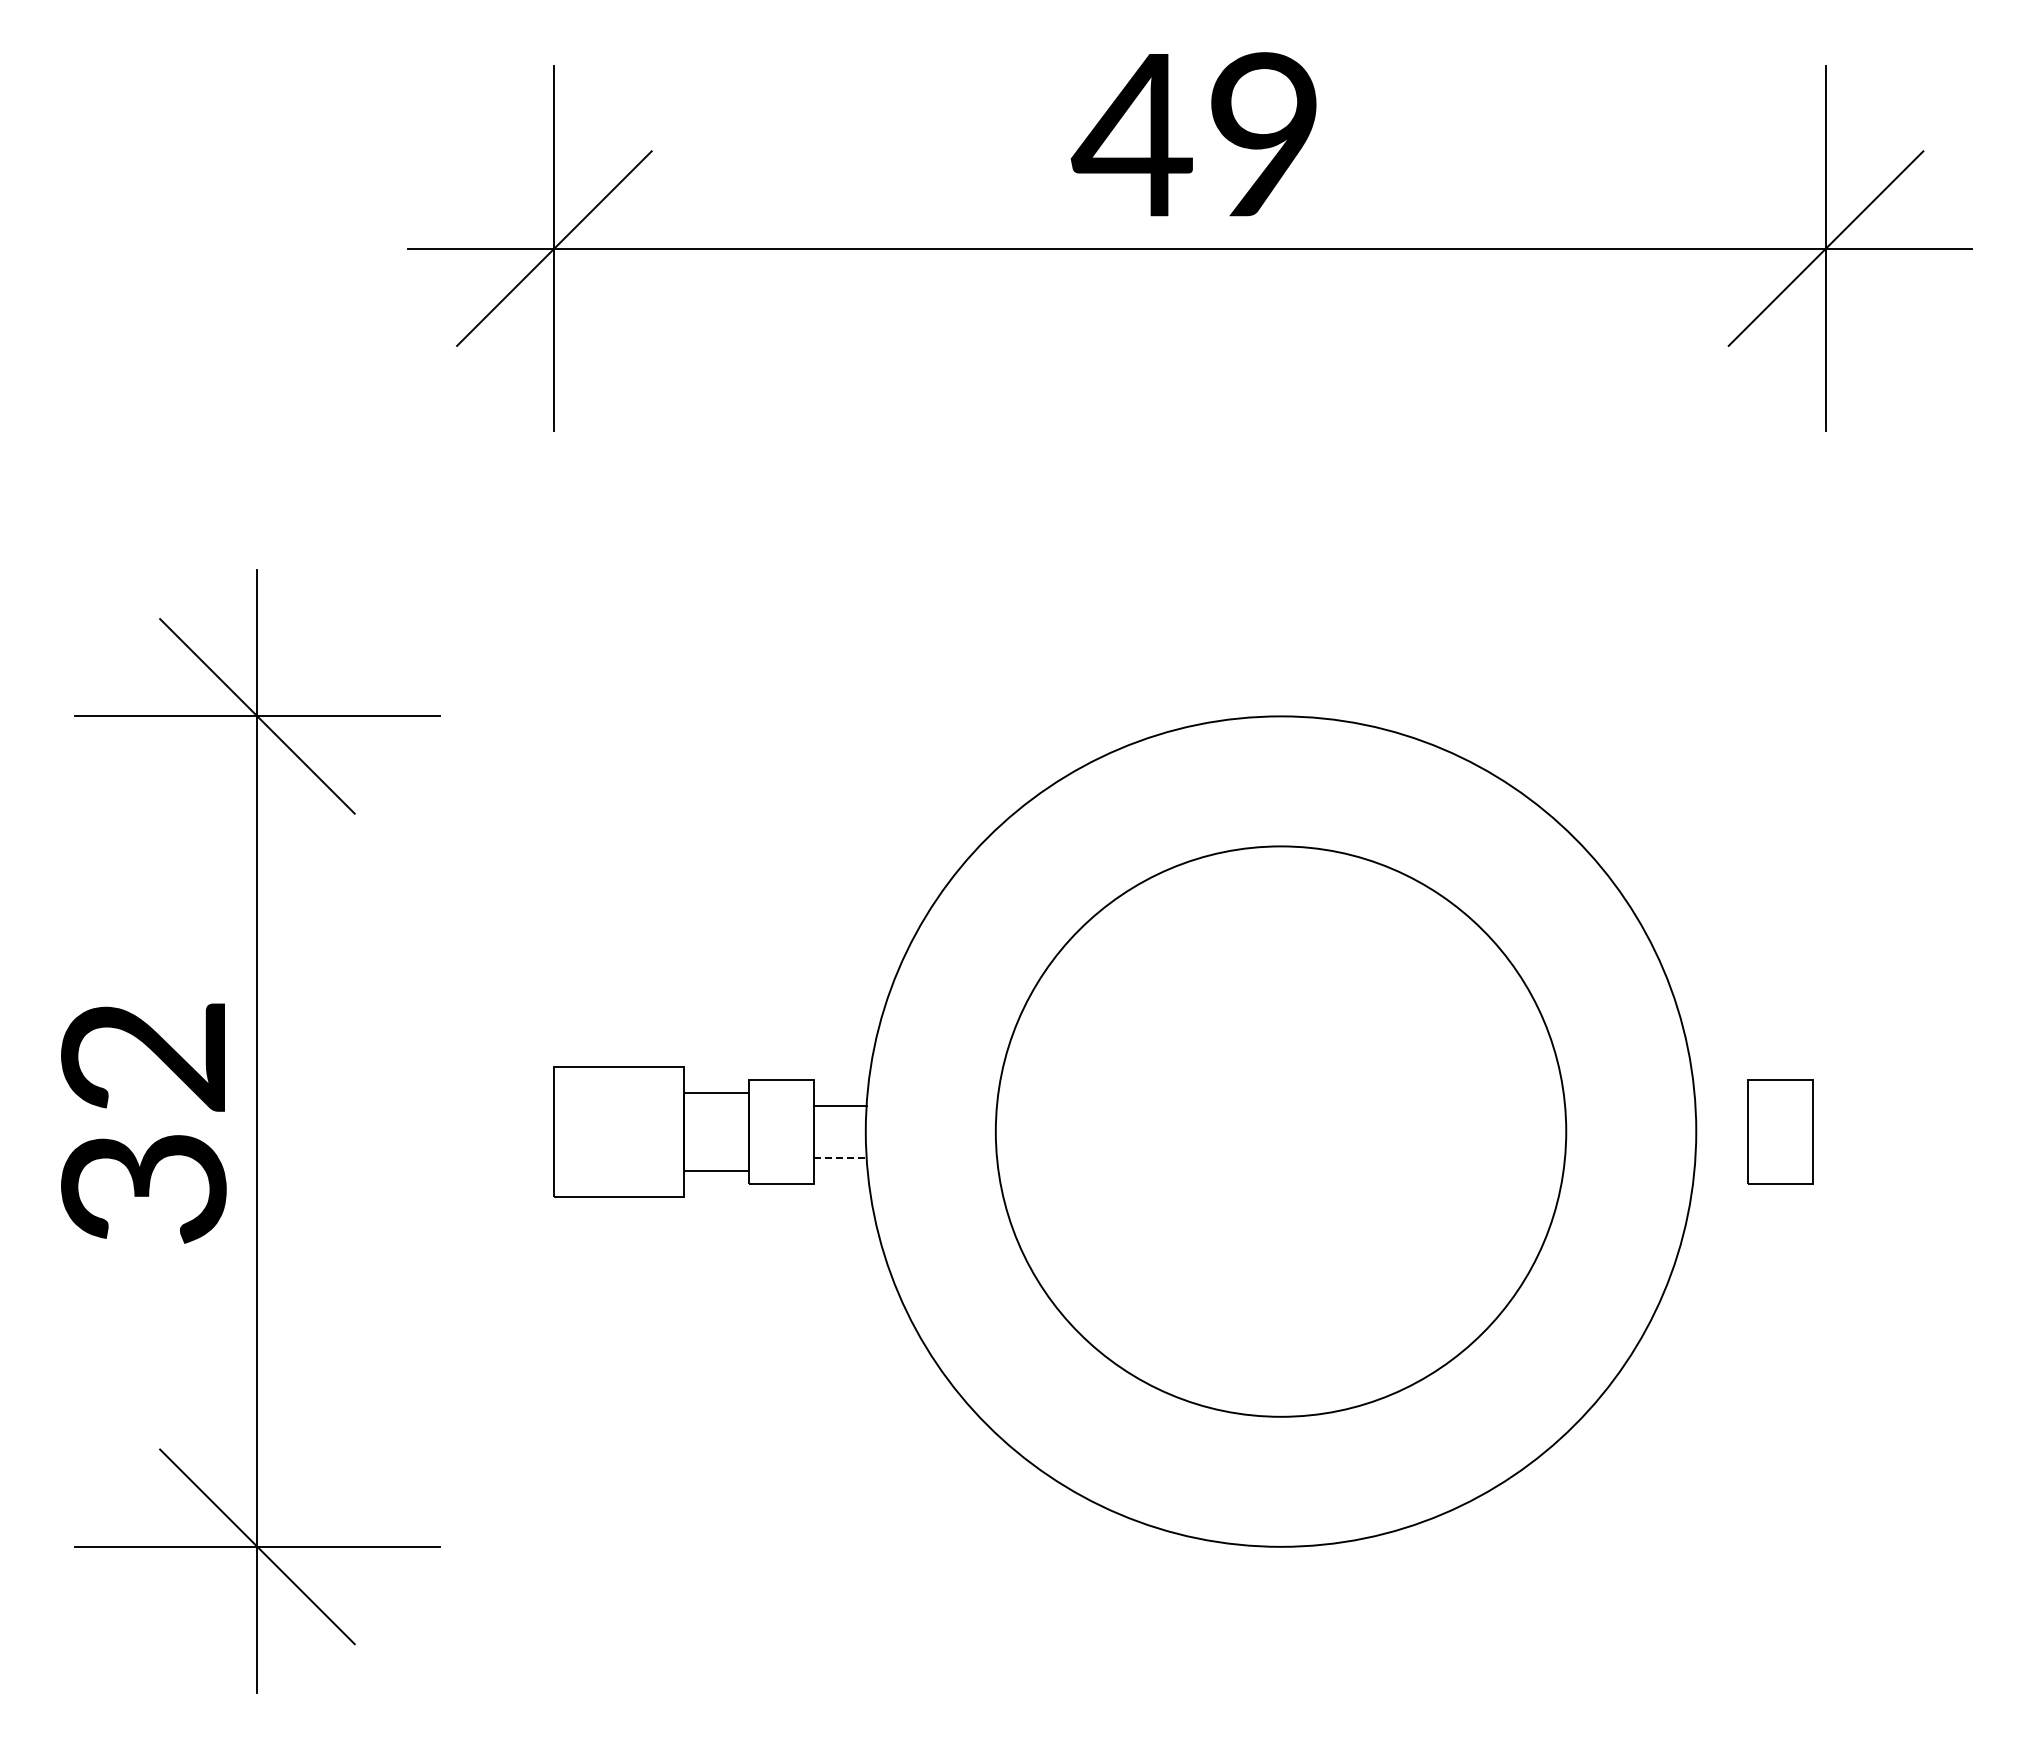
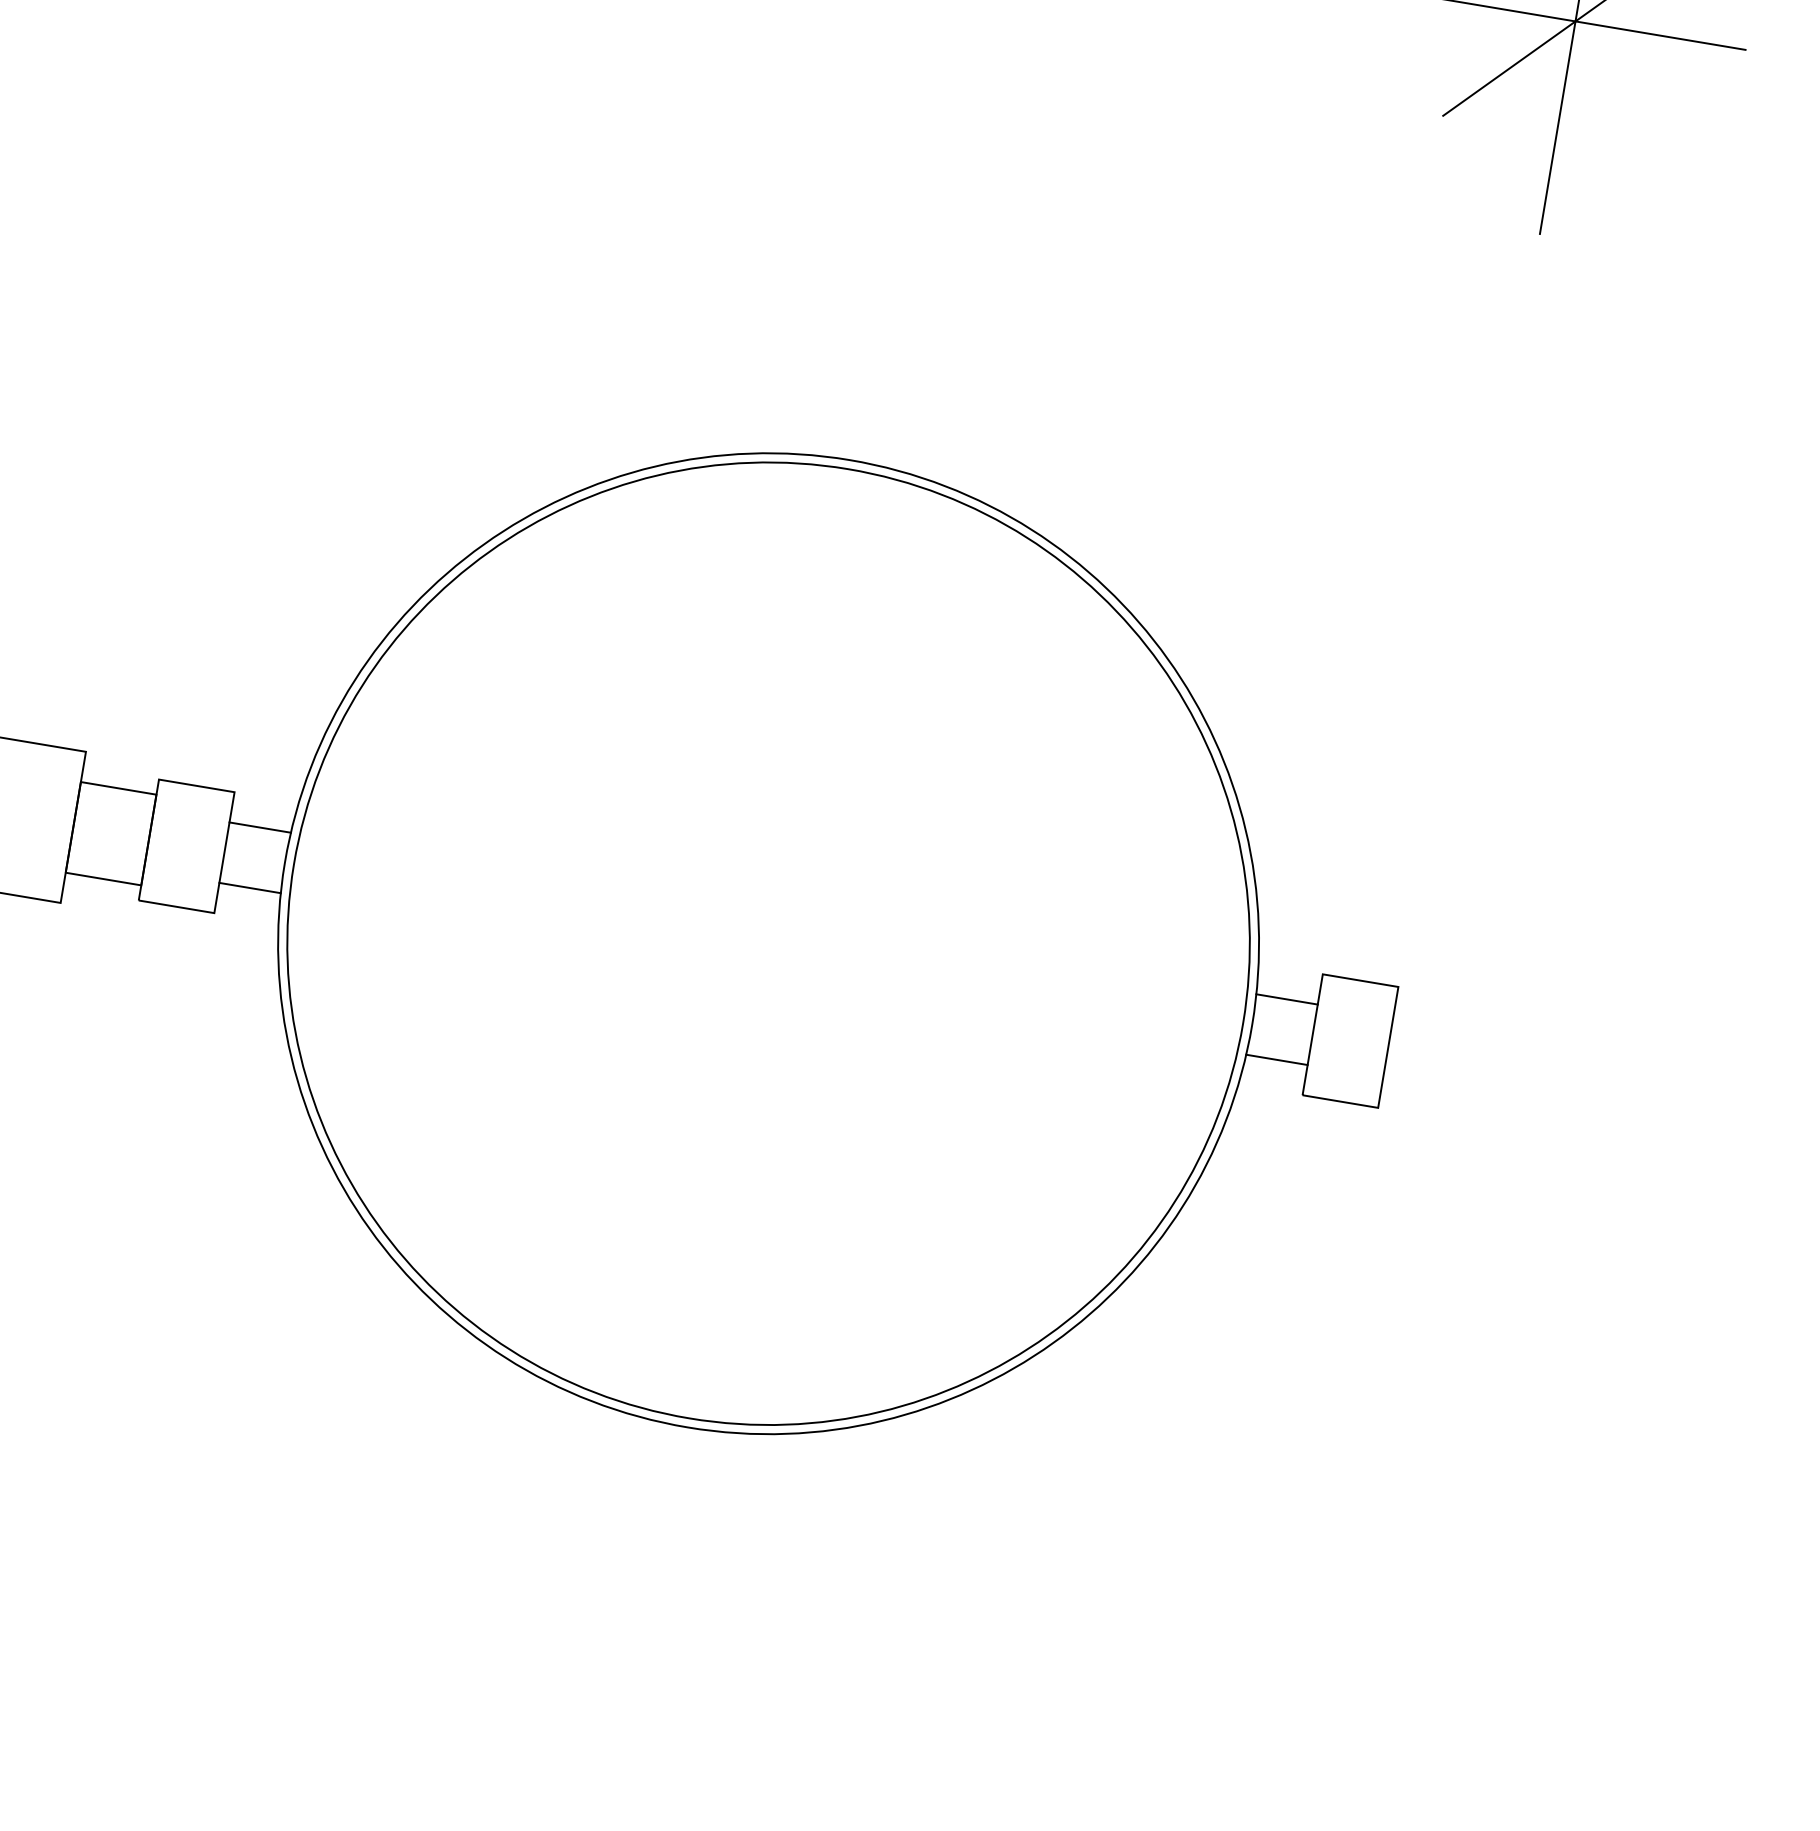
line: (1721, 1105) -> (1286, 999), added
circle: (1280, 1131) -> (767, 943), size x1.43
line: (840, 1157) -> (250, 888), dashed -> solid
line: (1721, 1157) -> (1276, 1059), added

